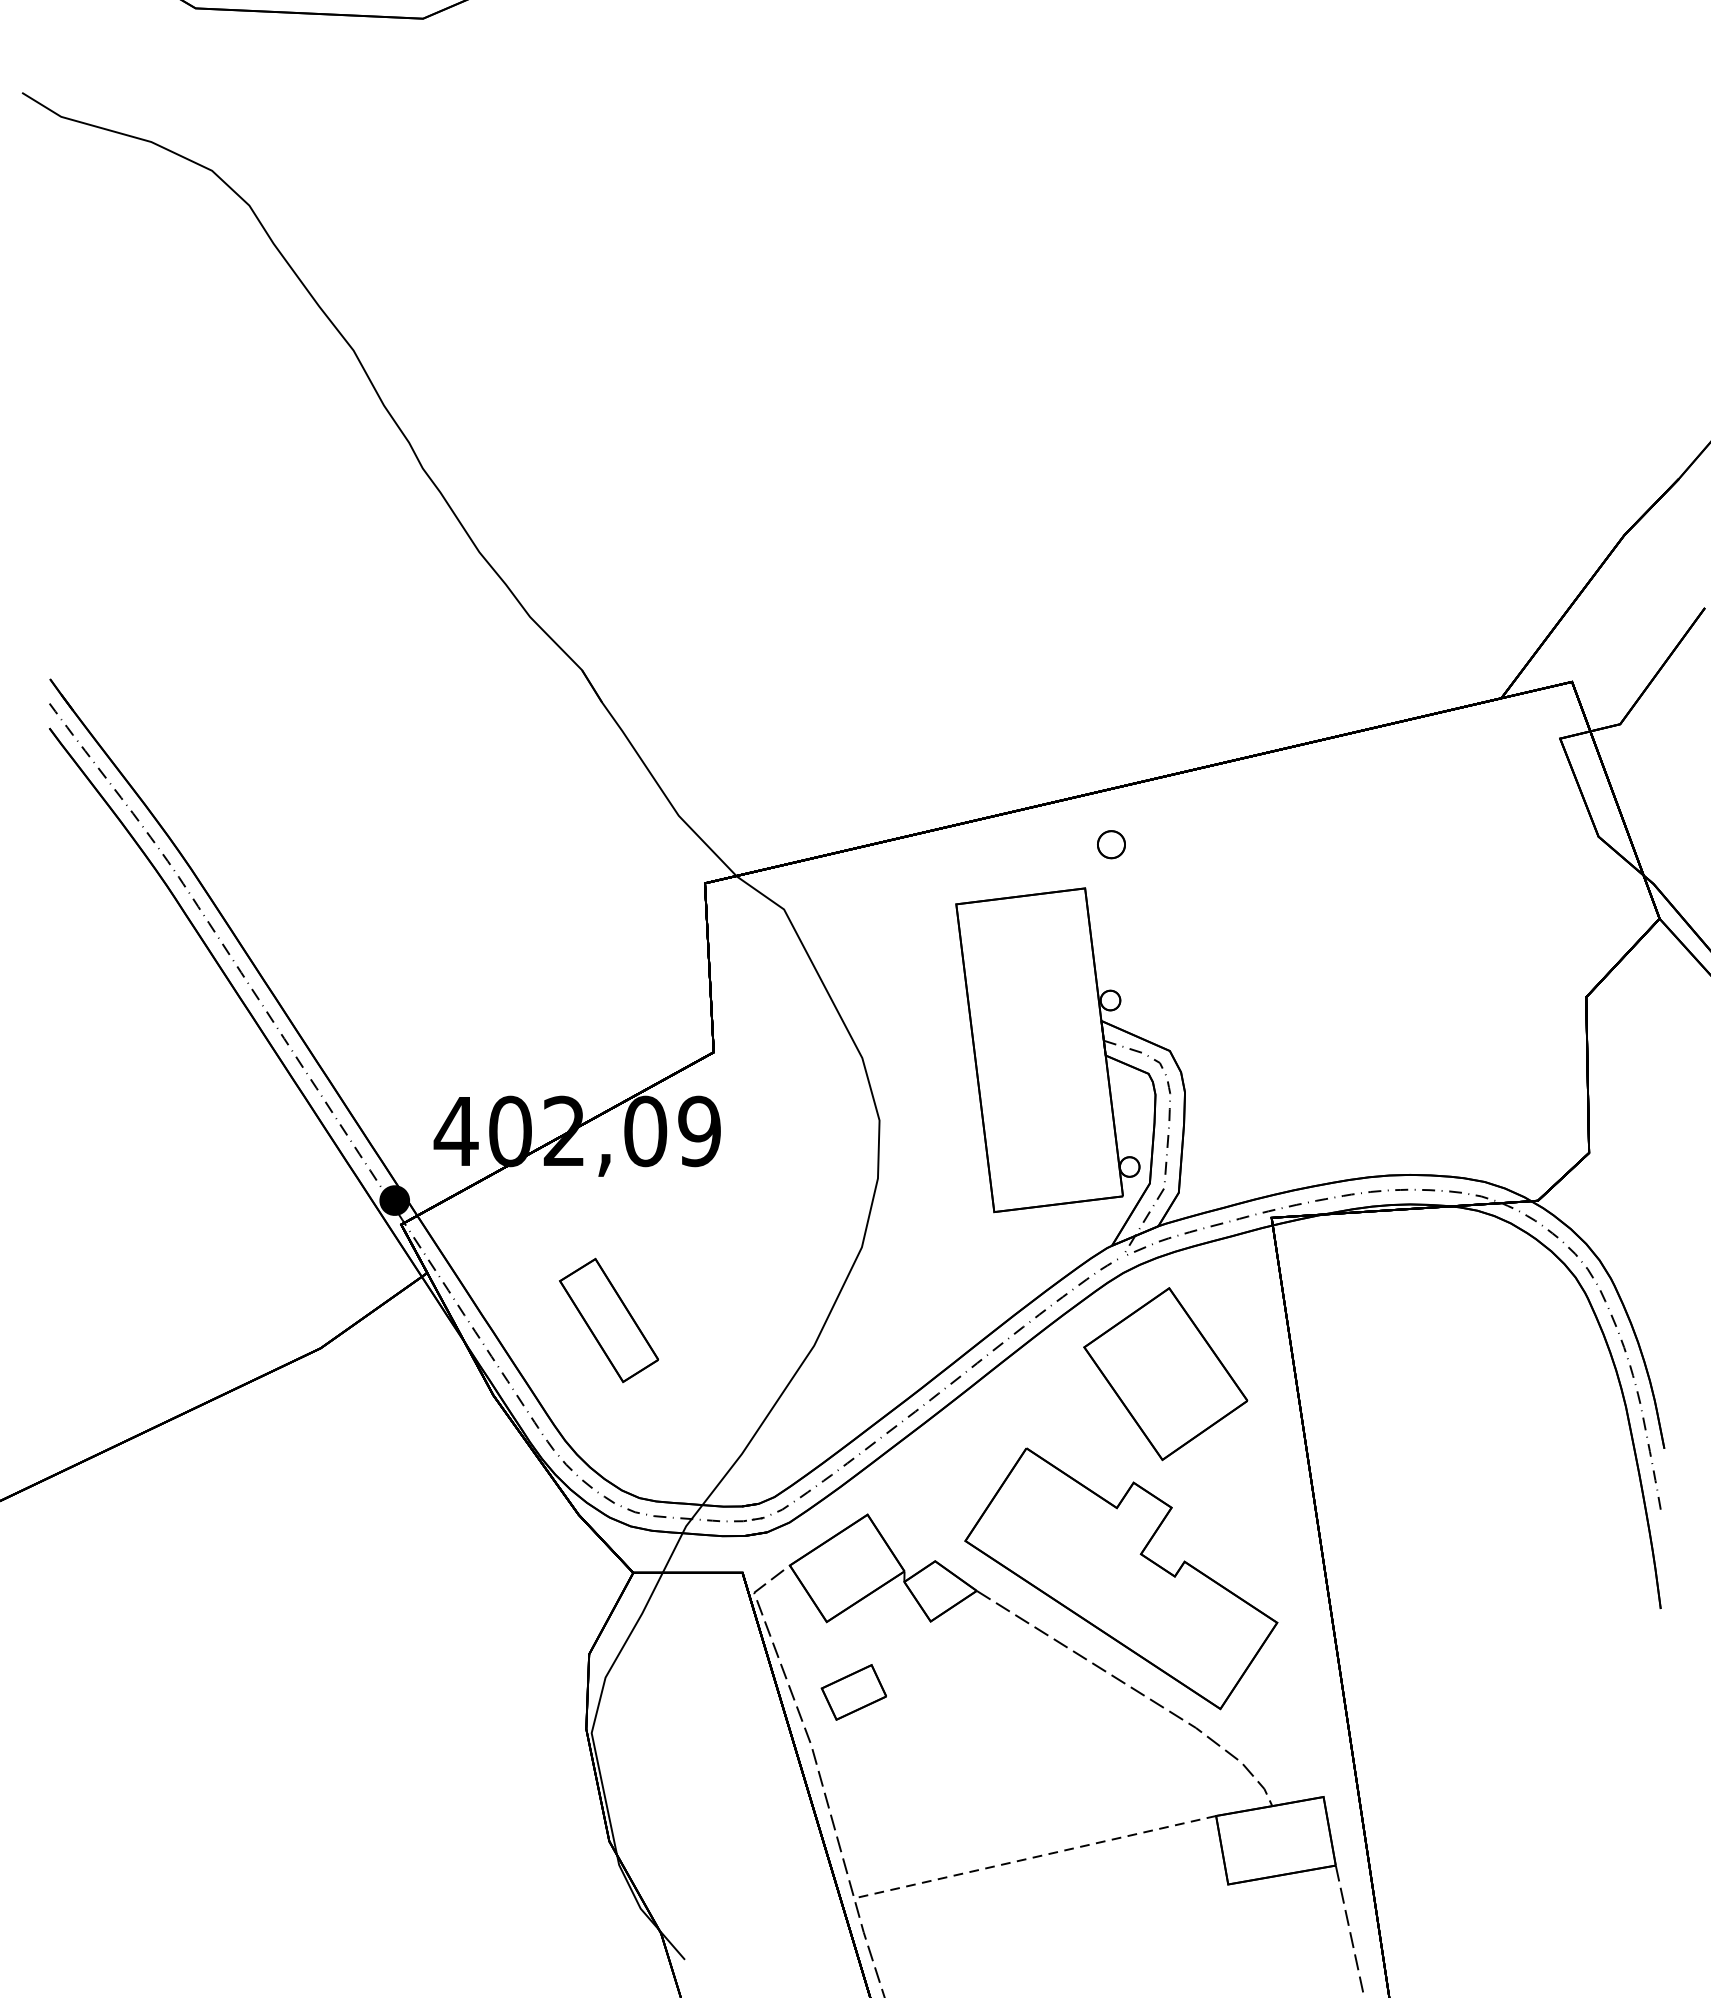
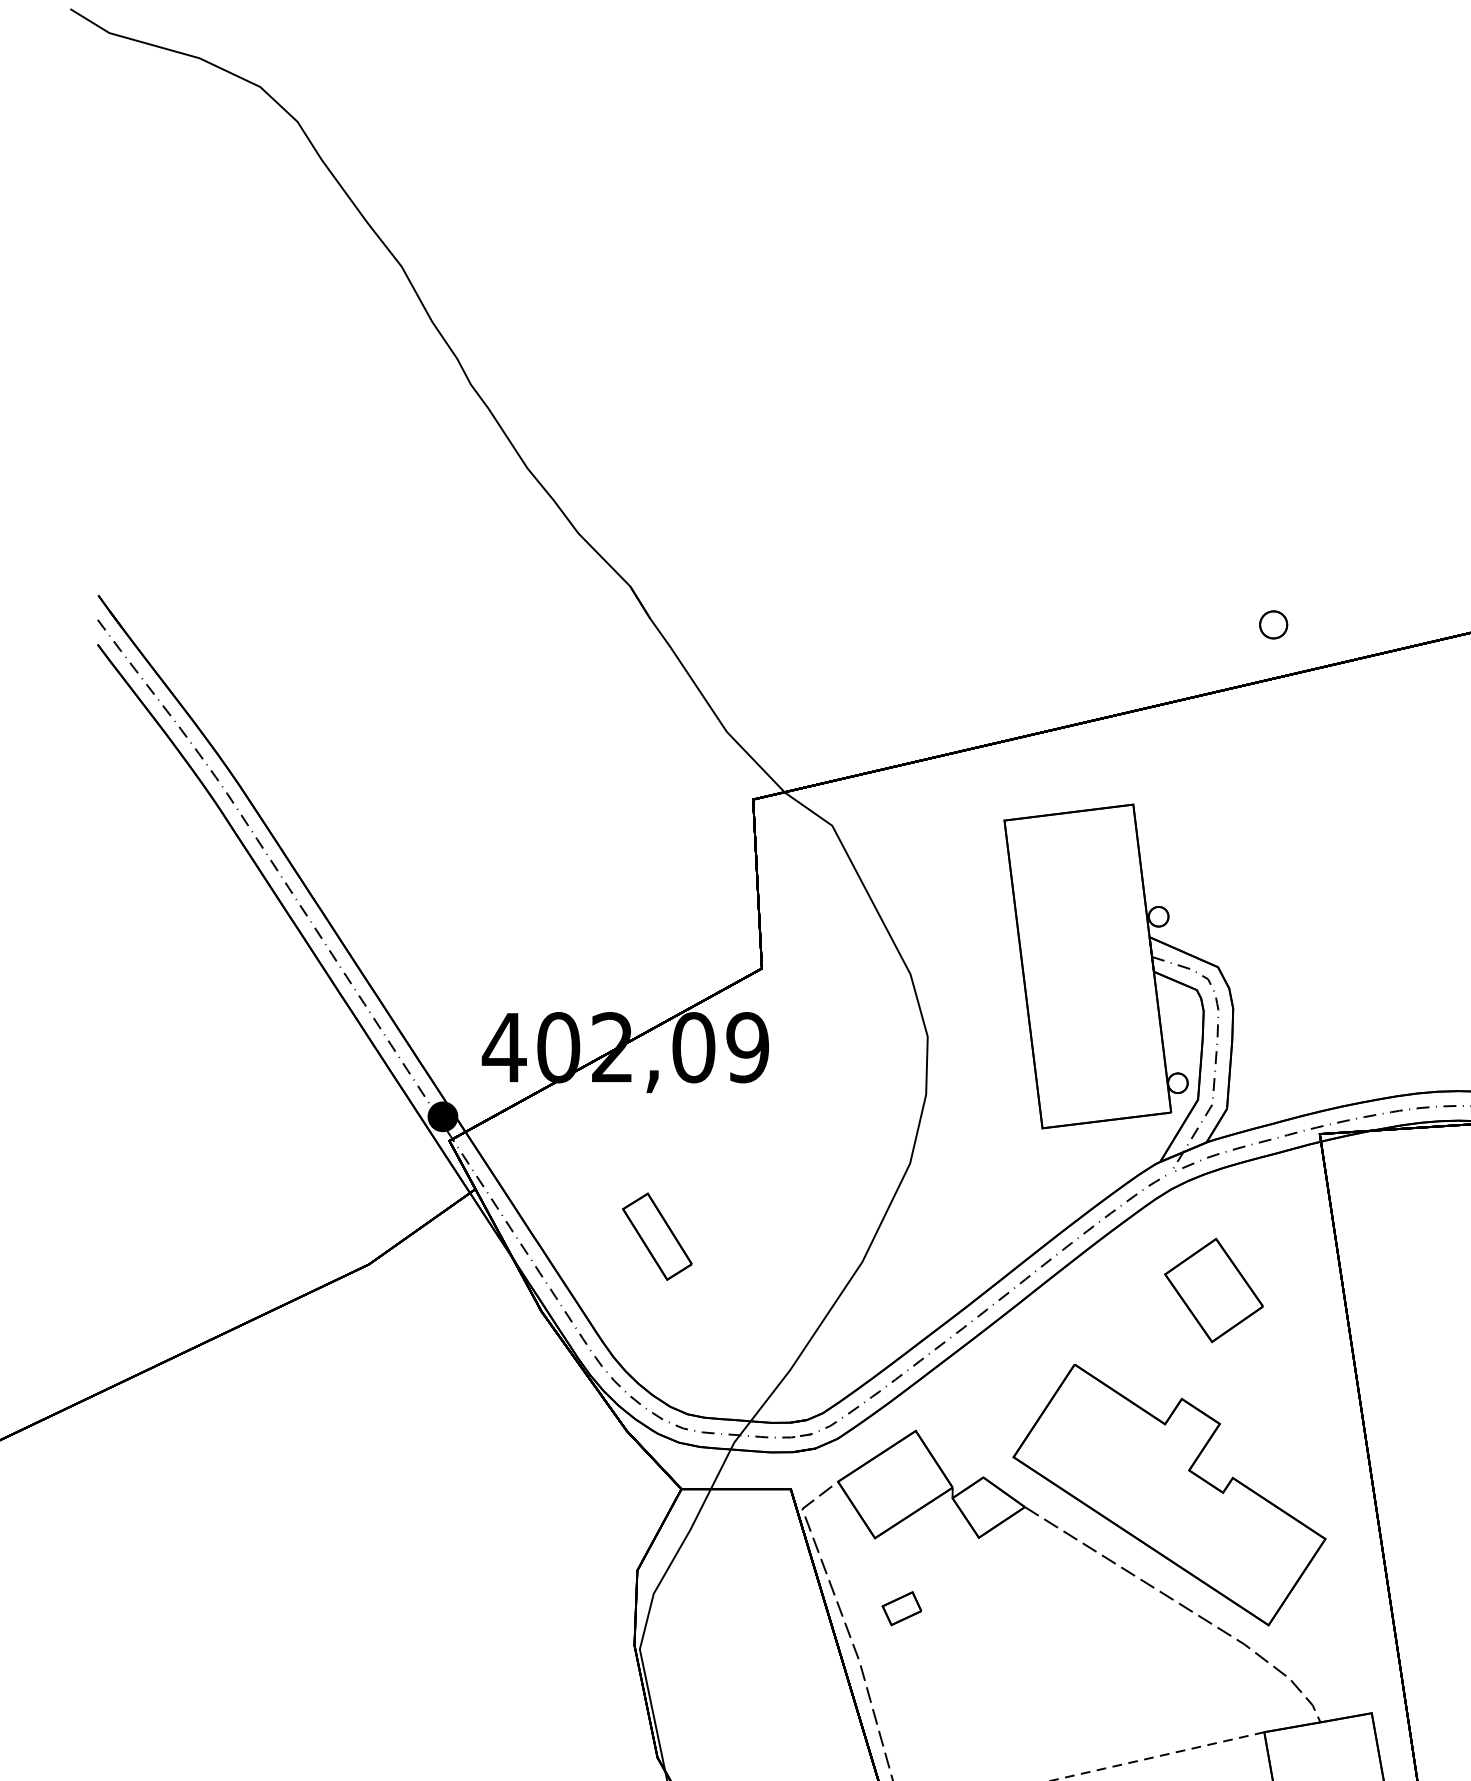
part: (1111, 844) -> (1273, 624), moved
part: (609, 1320) -> (657, 1236), size x0.7
part: (1165, 1374) -> (1213, 1290), size x0.6
part: (853, 1692) -> (901, 1608), size x0.6

